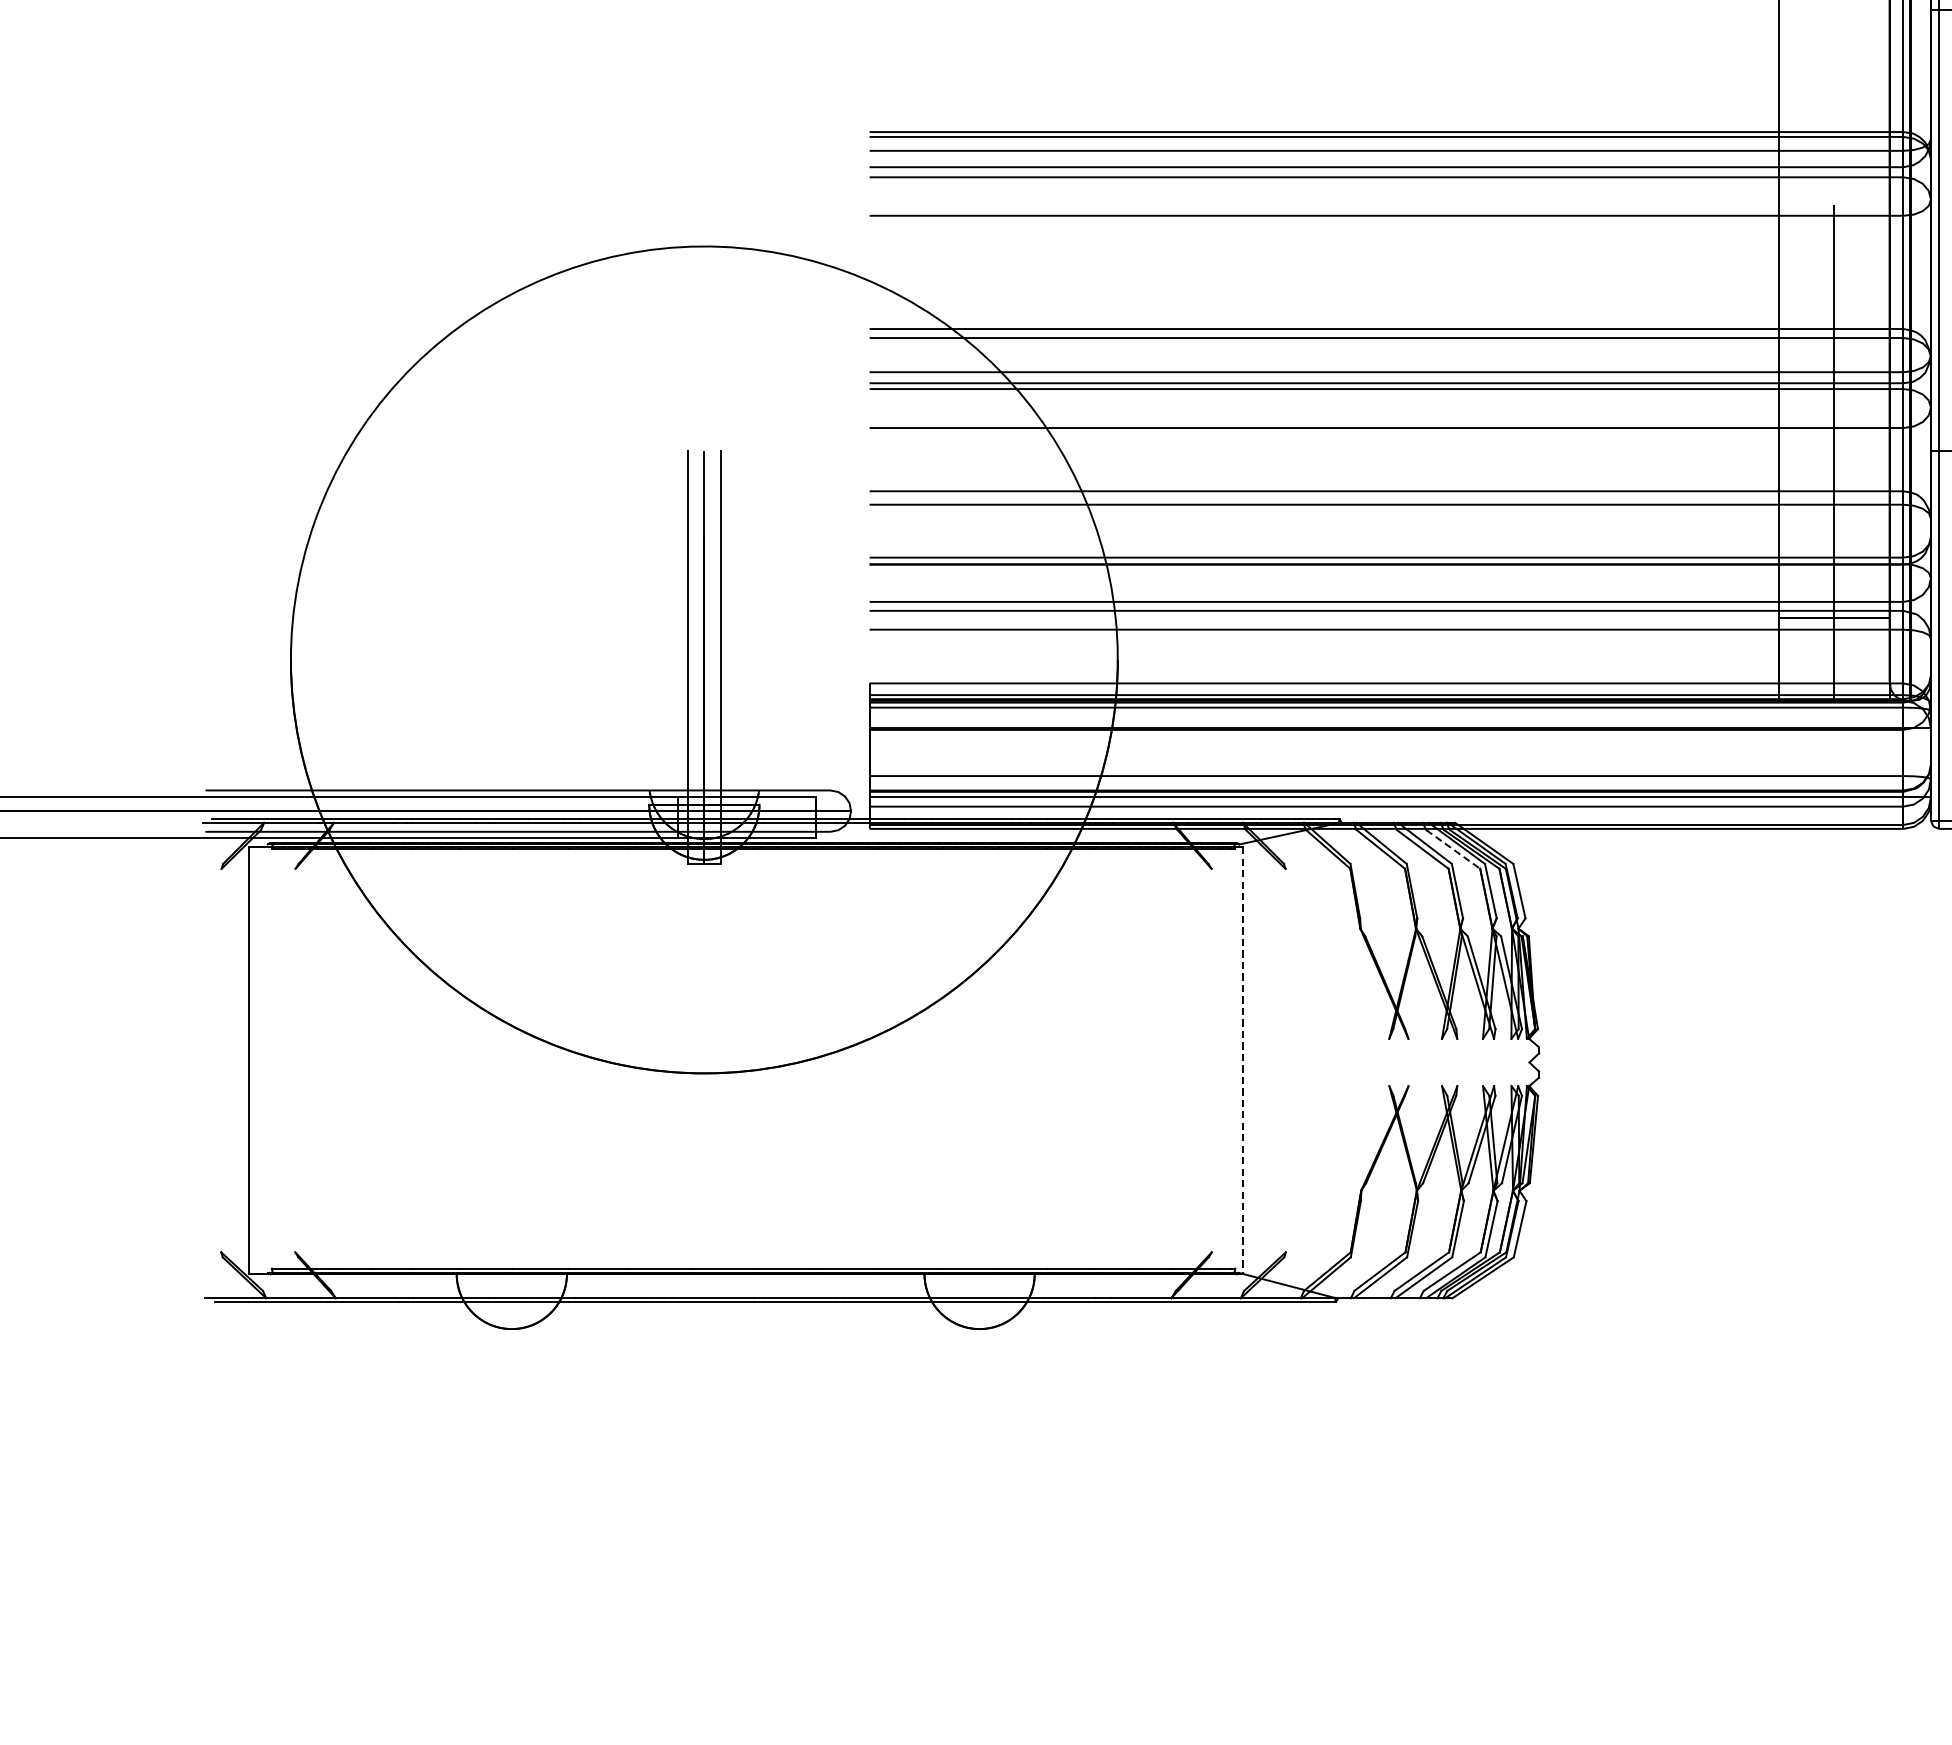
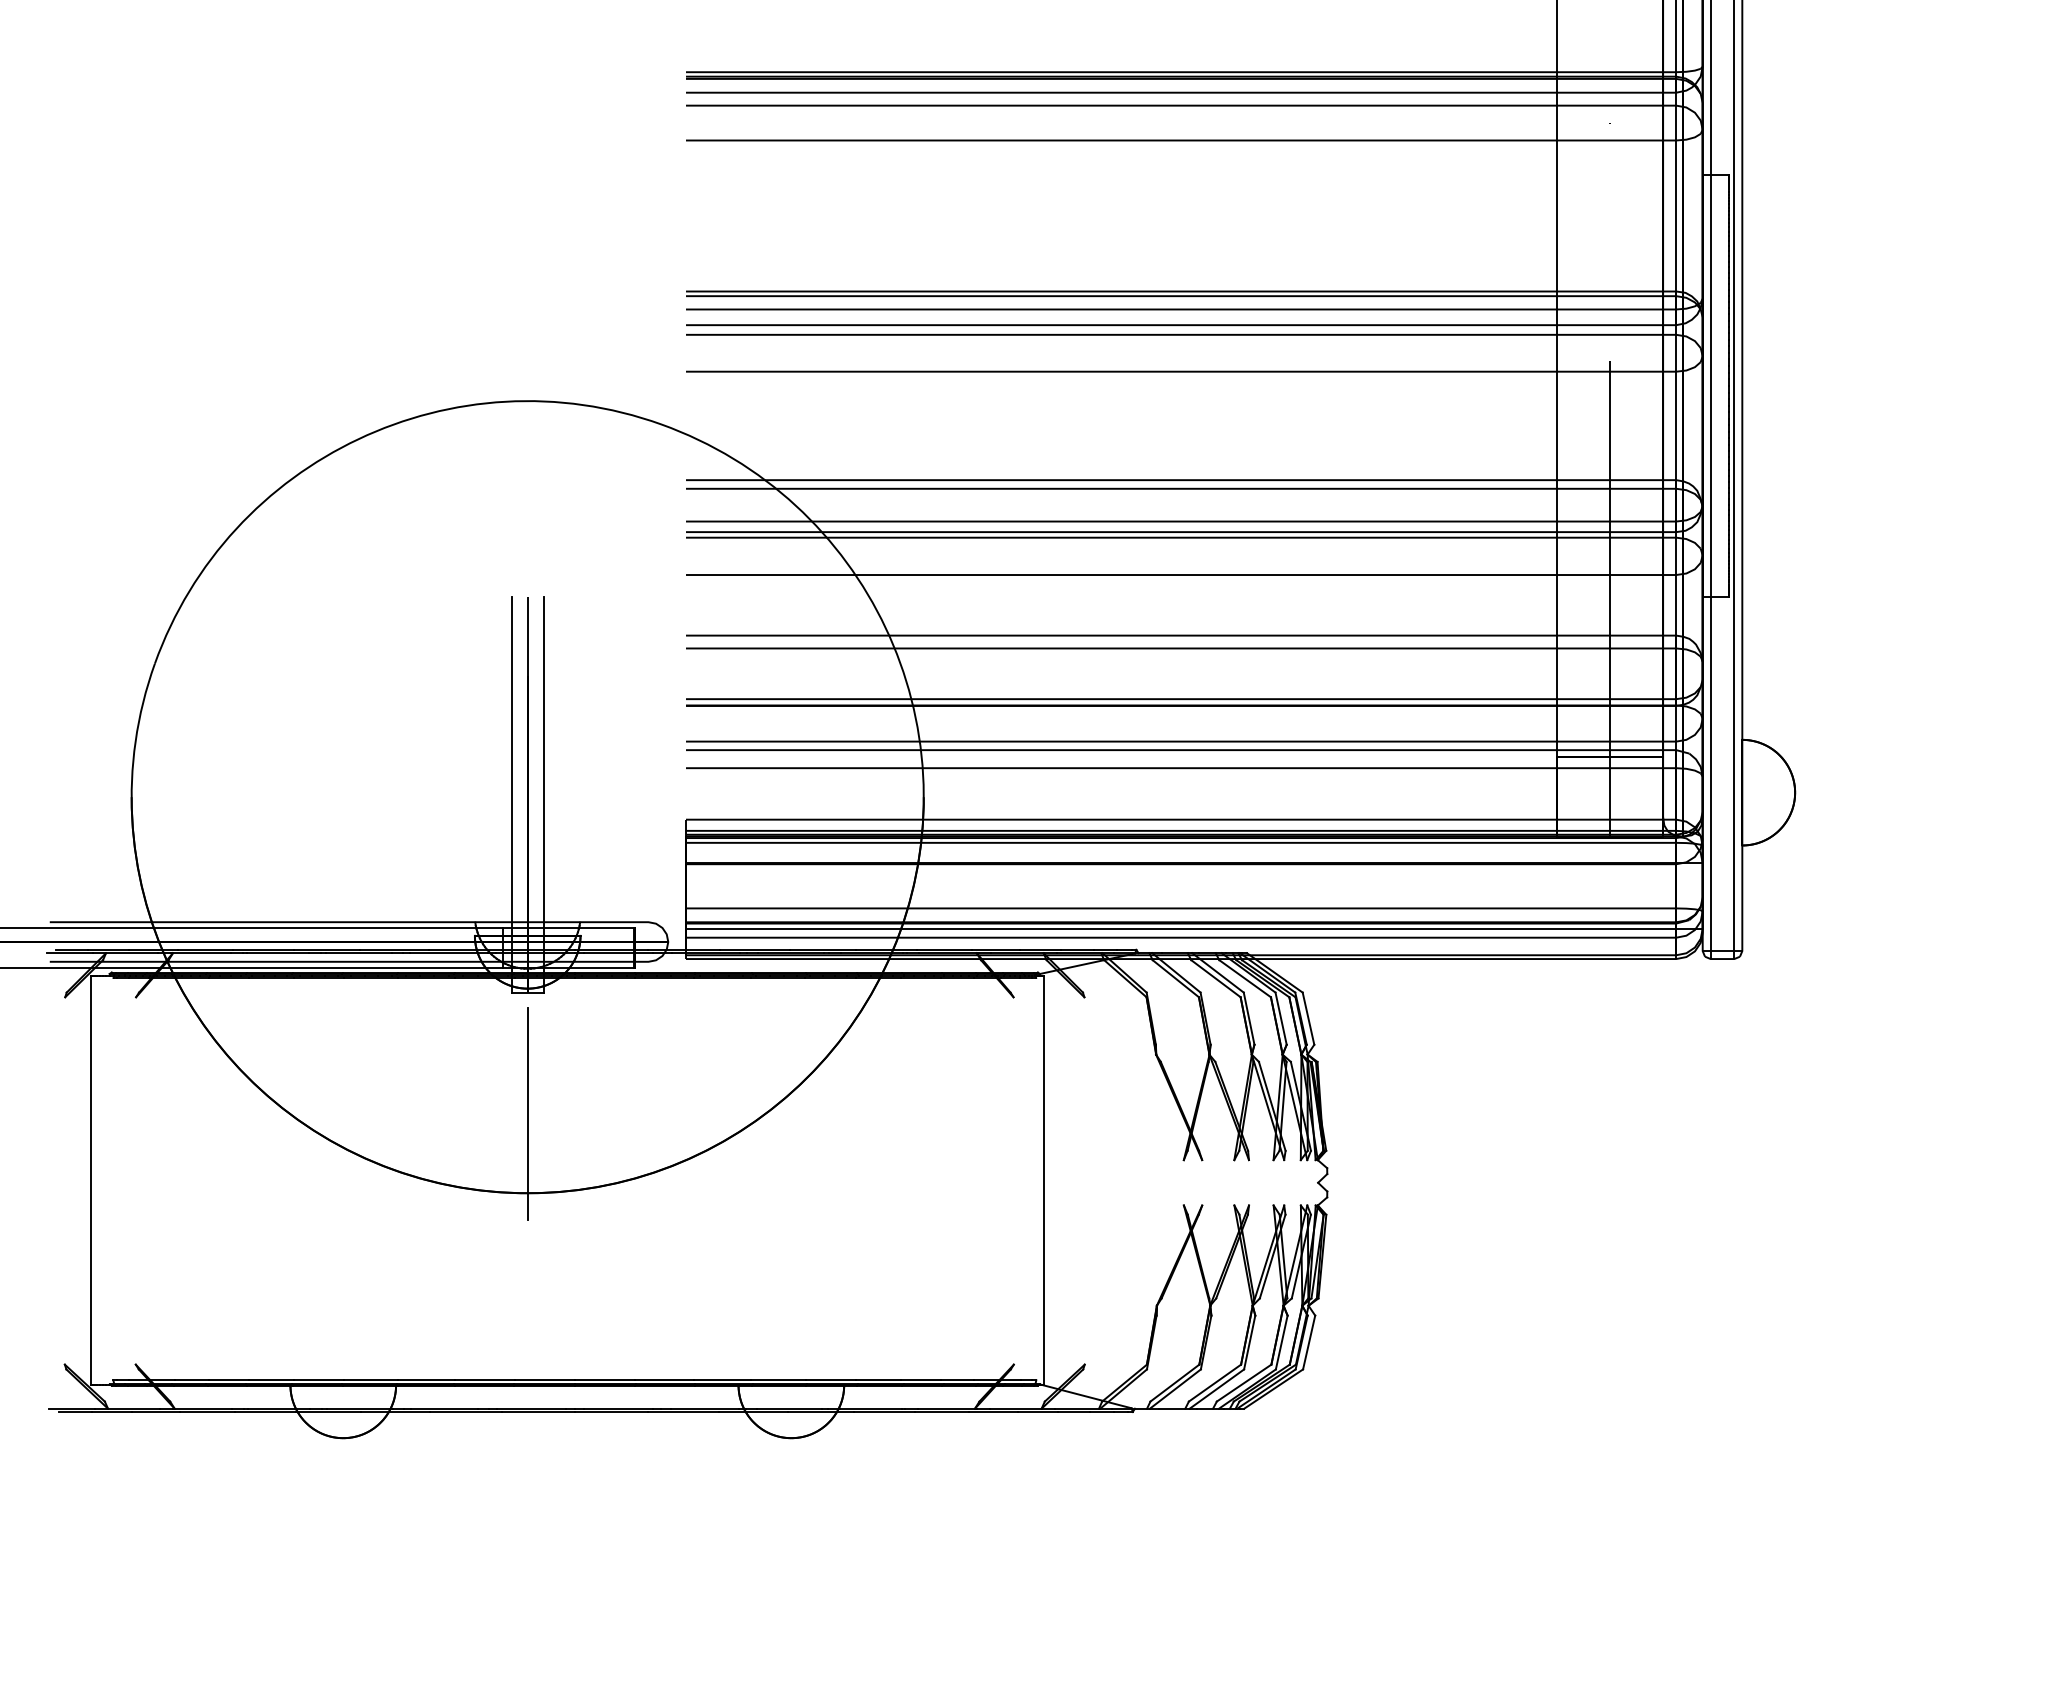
line: (1453, 849) -> (1245, 978), dashed -> solid
line: (704, 990) -> (527, 1113), added
line: (1242, 1061) -> (1043, 1181), dashed -> solid

